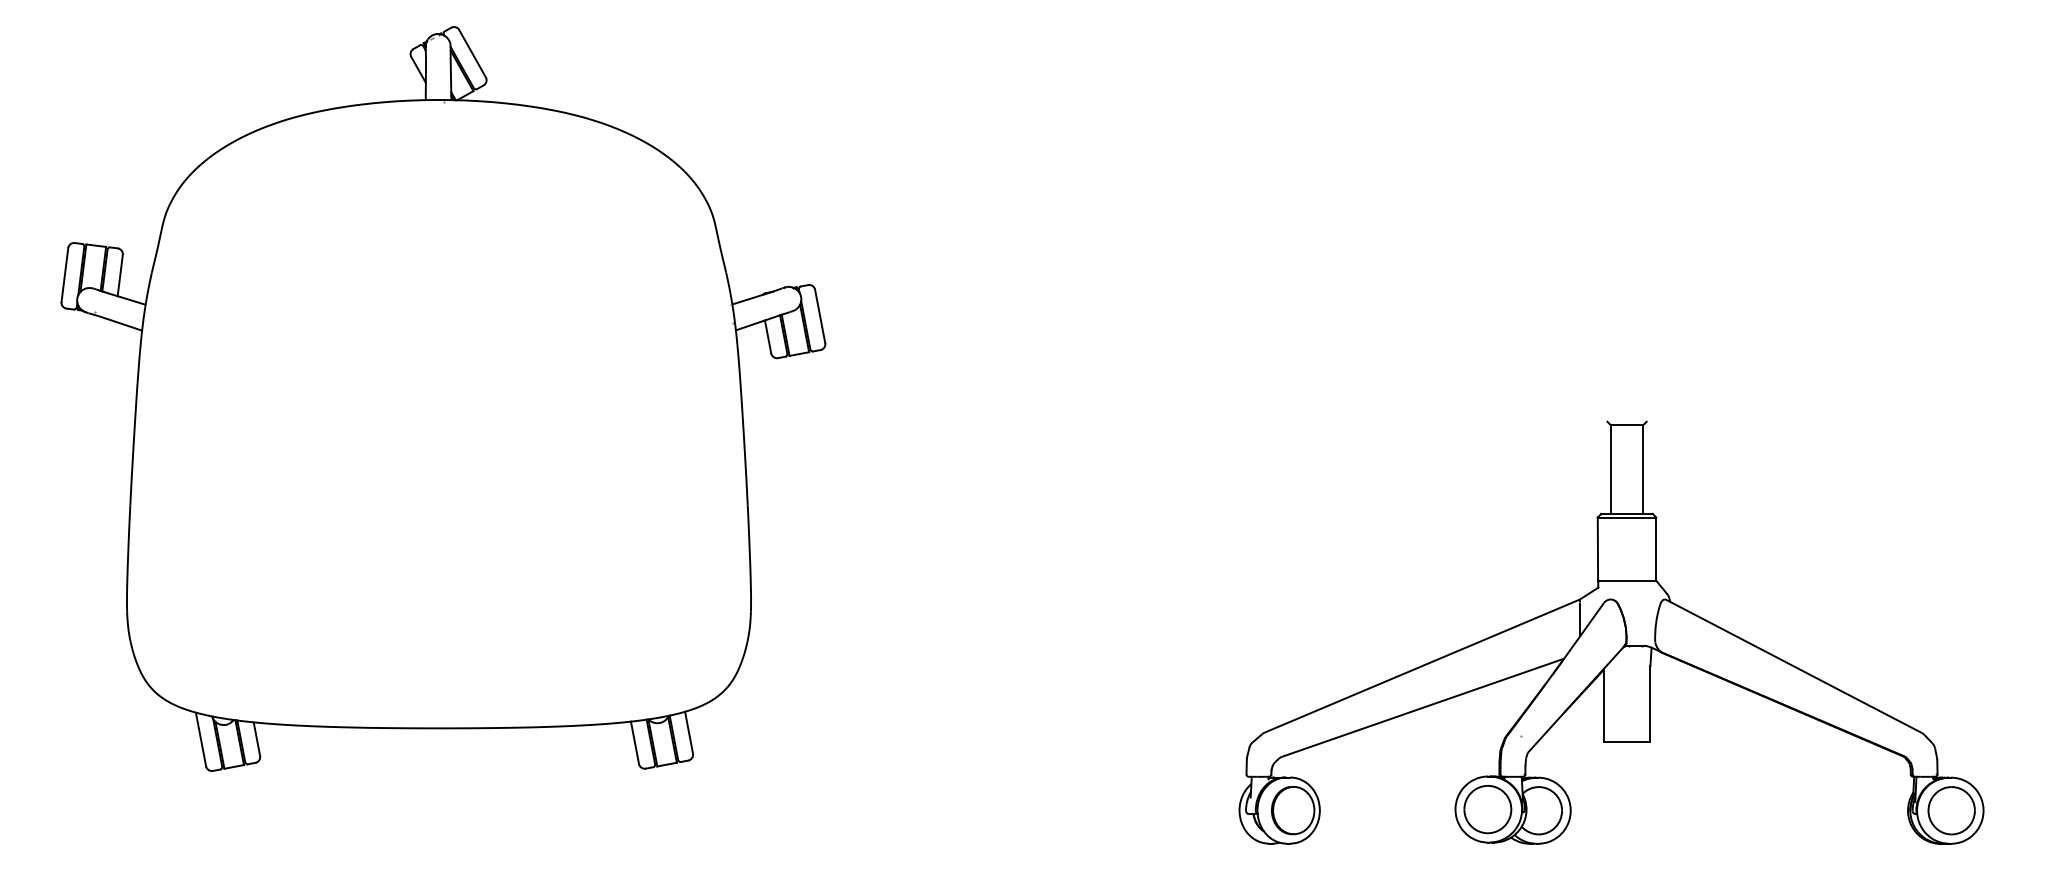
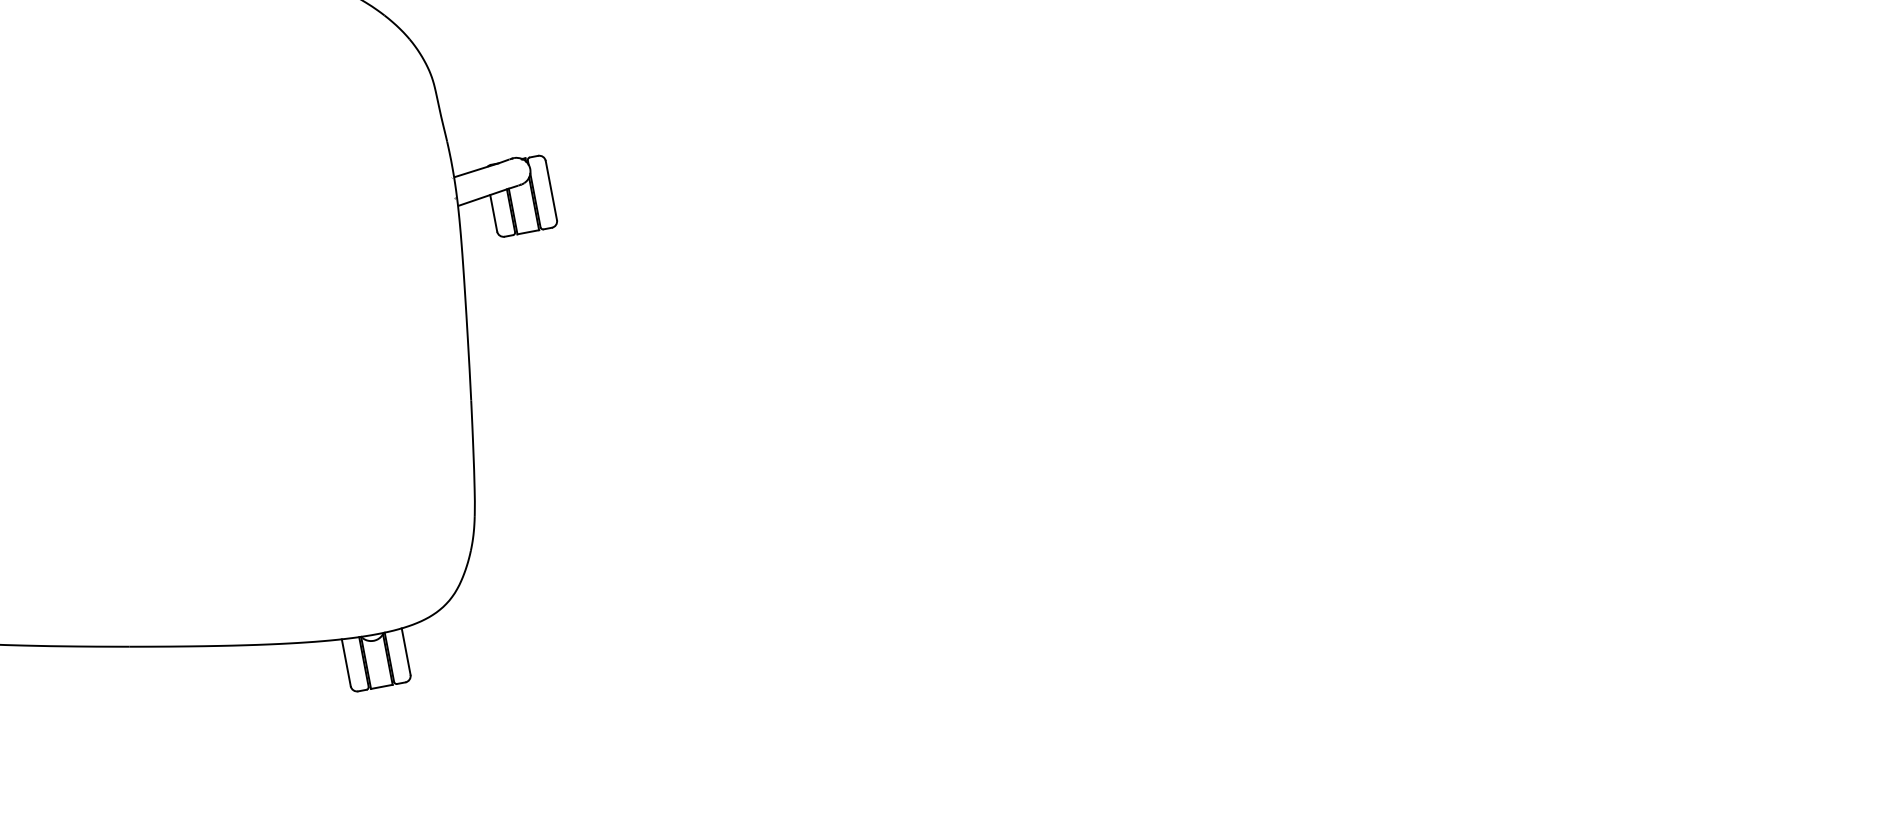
part: (1611, 632) -> (1427, 540), removed

